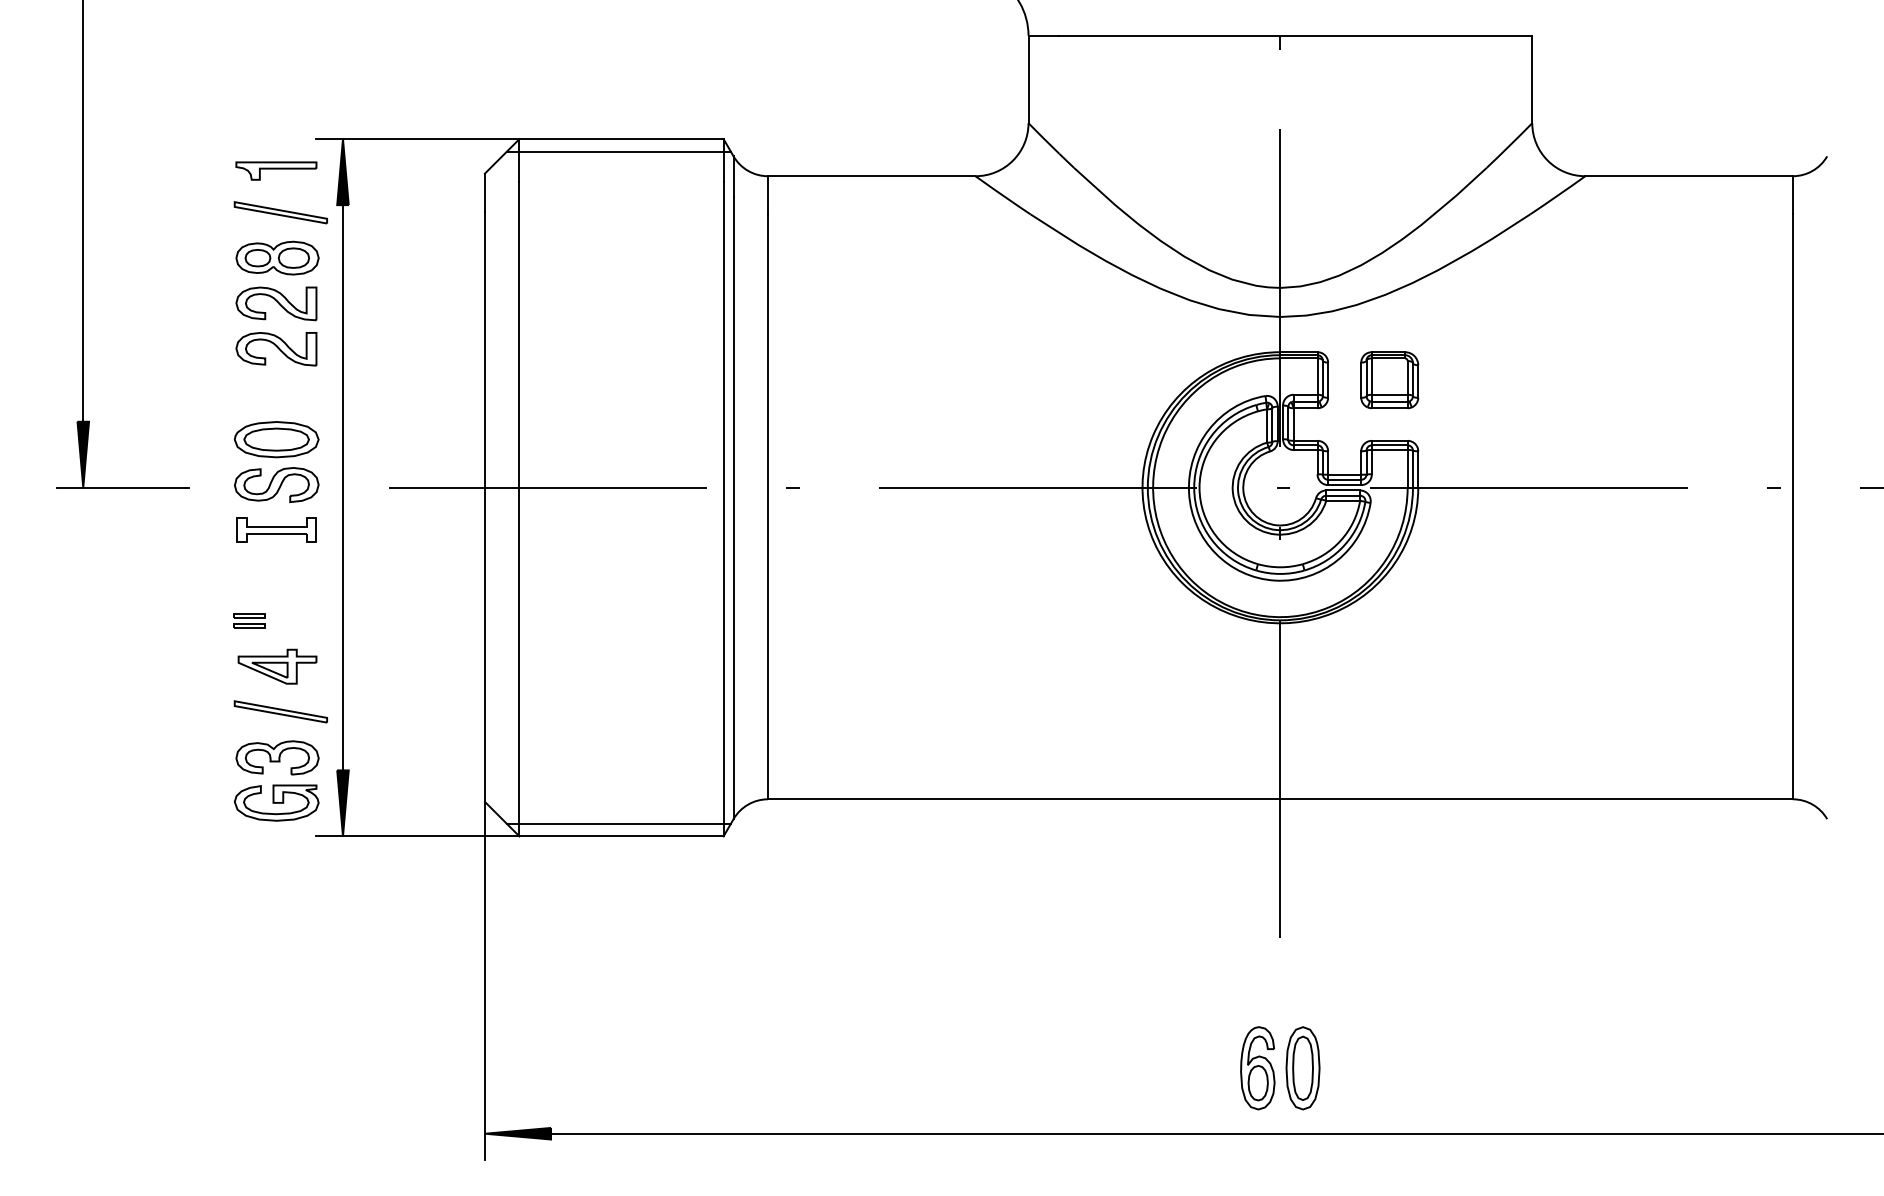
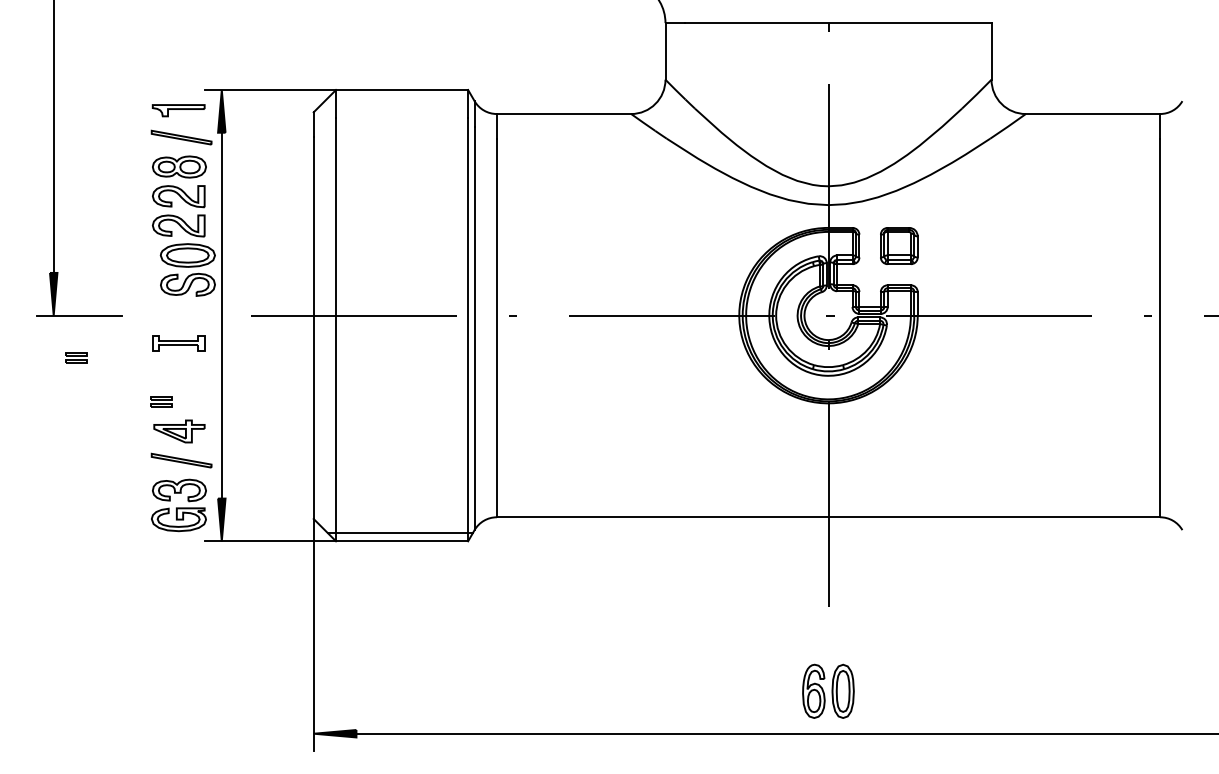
line: (617, 152) -> (399, 98), removed
part: (276, 461) -> (187, 269), moved
part: (118, 552) -> (76, 357), added

